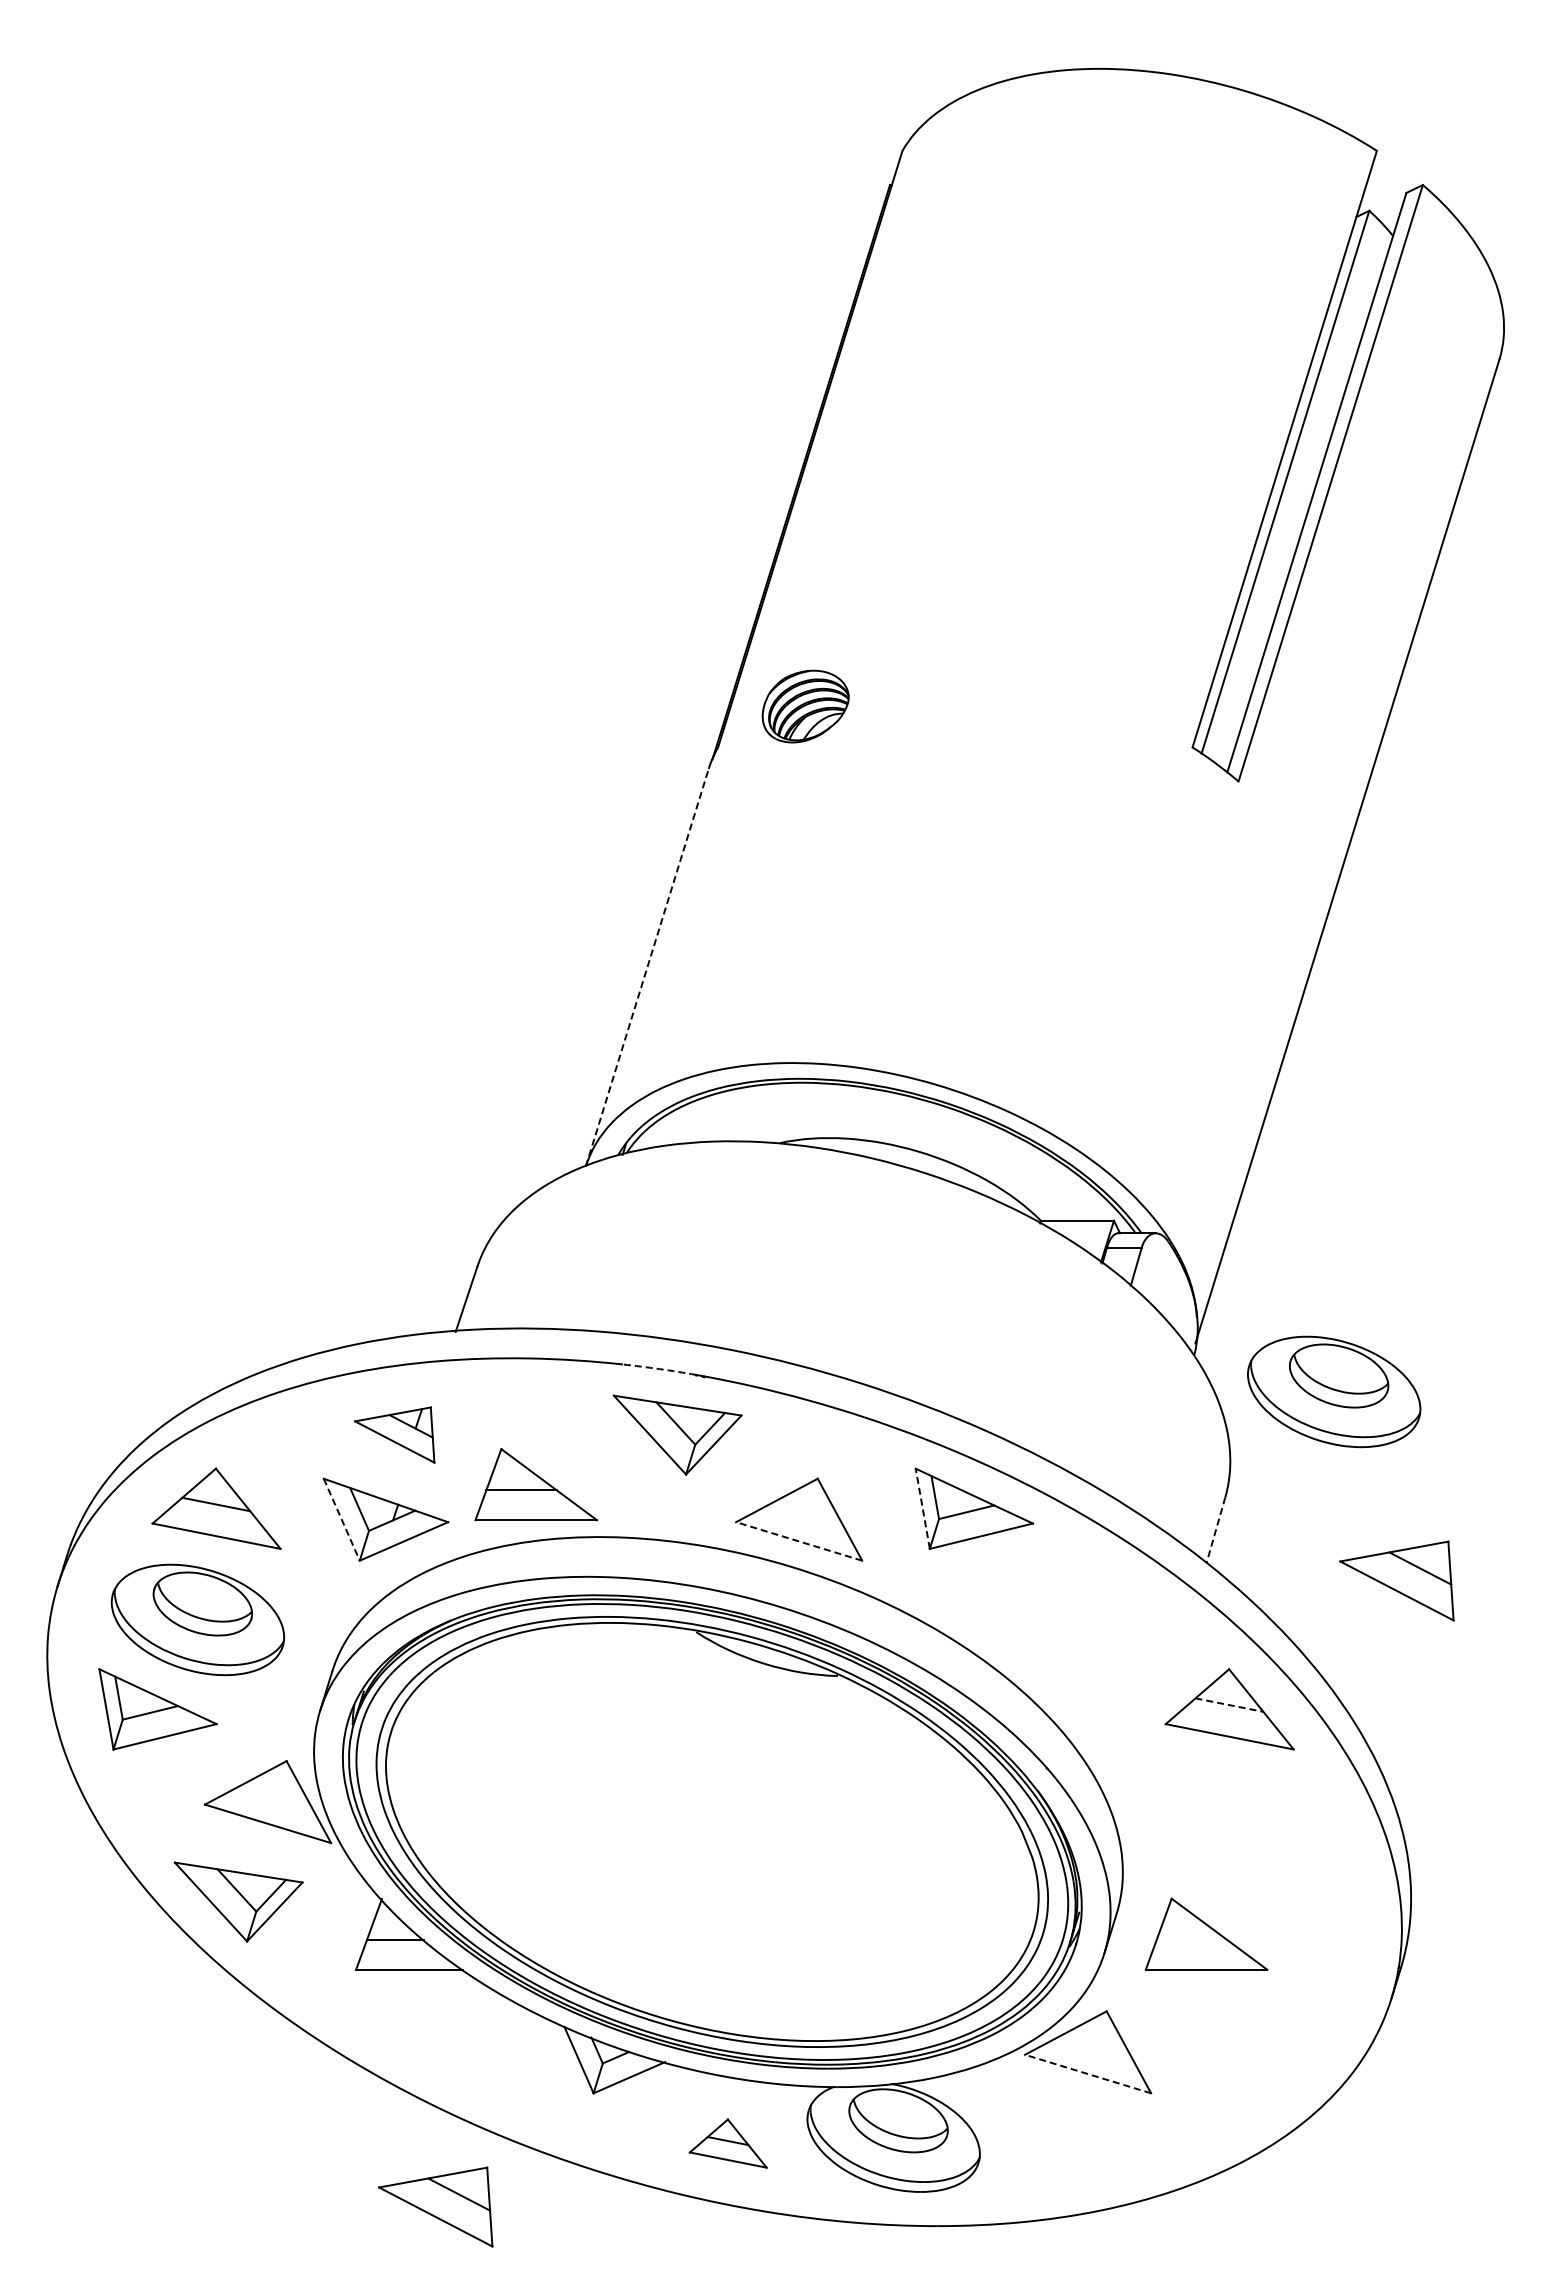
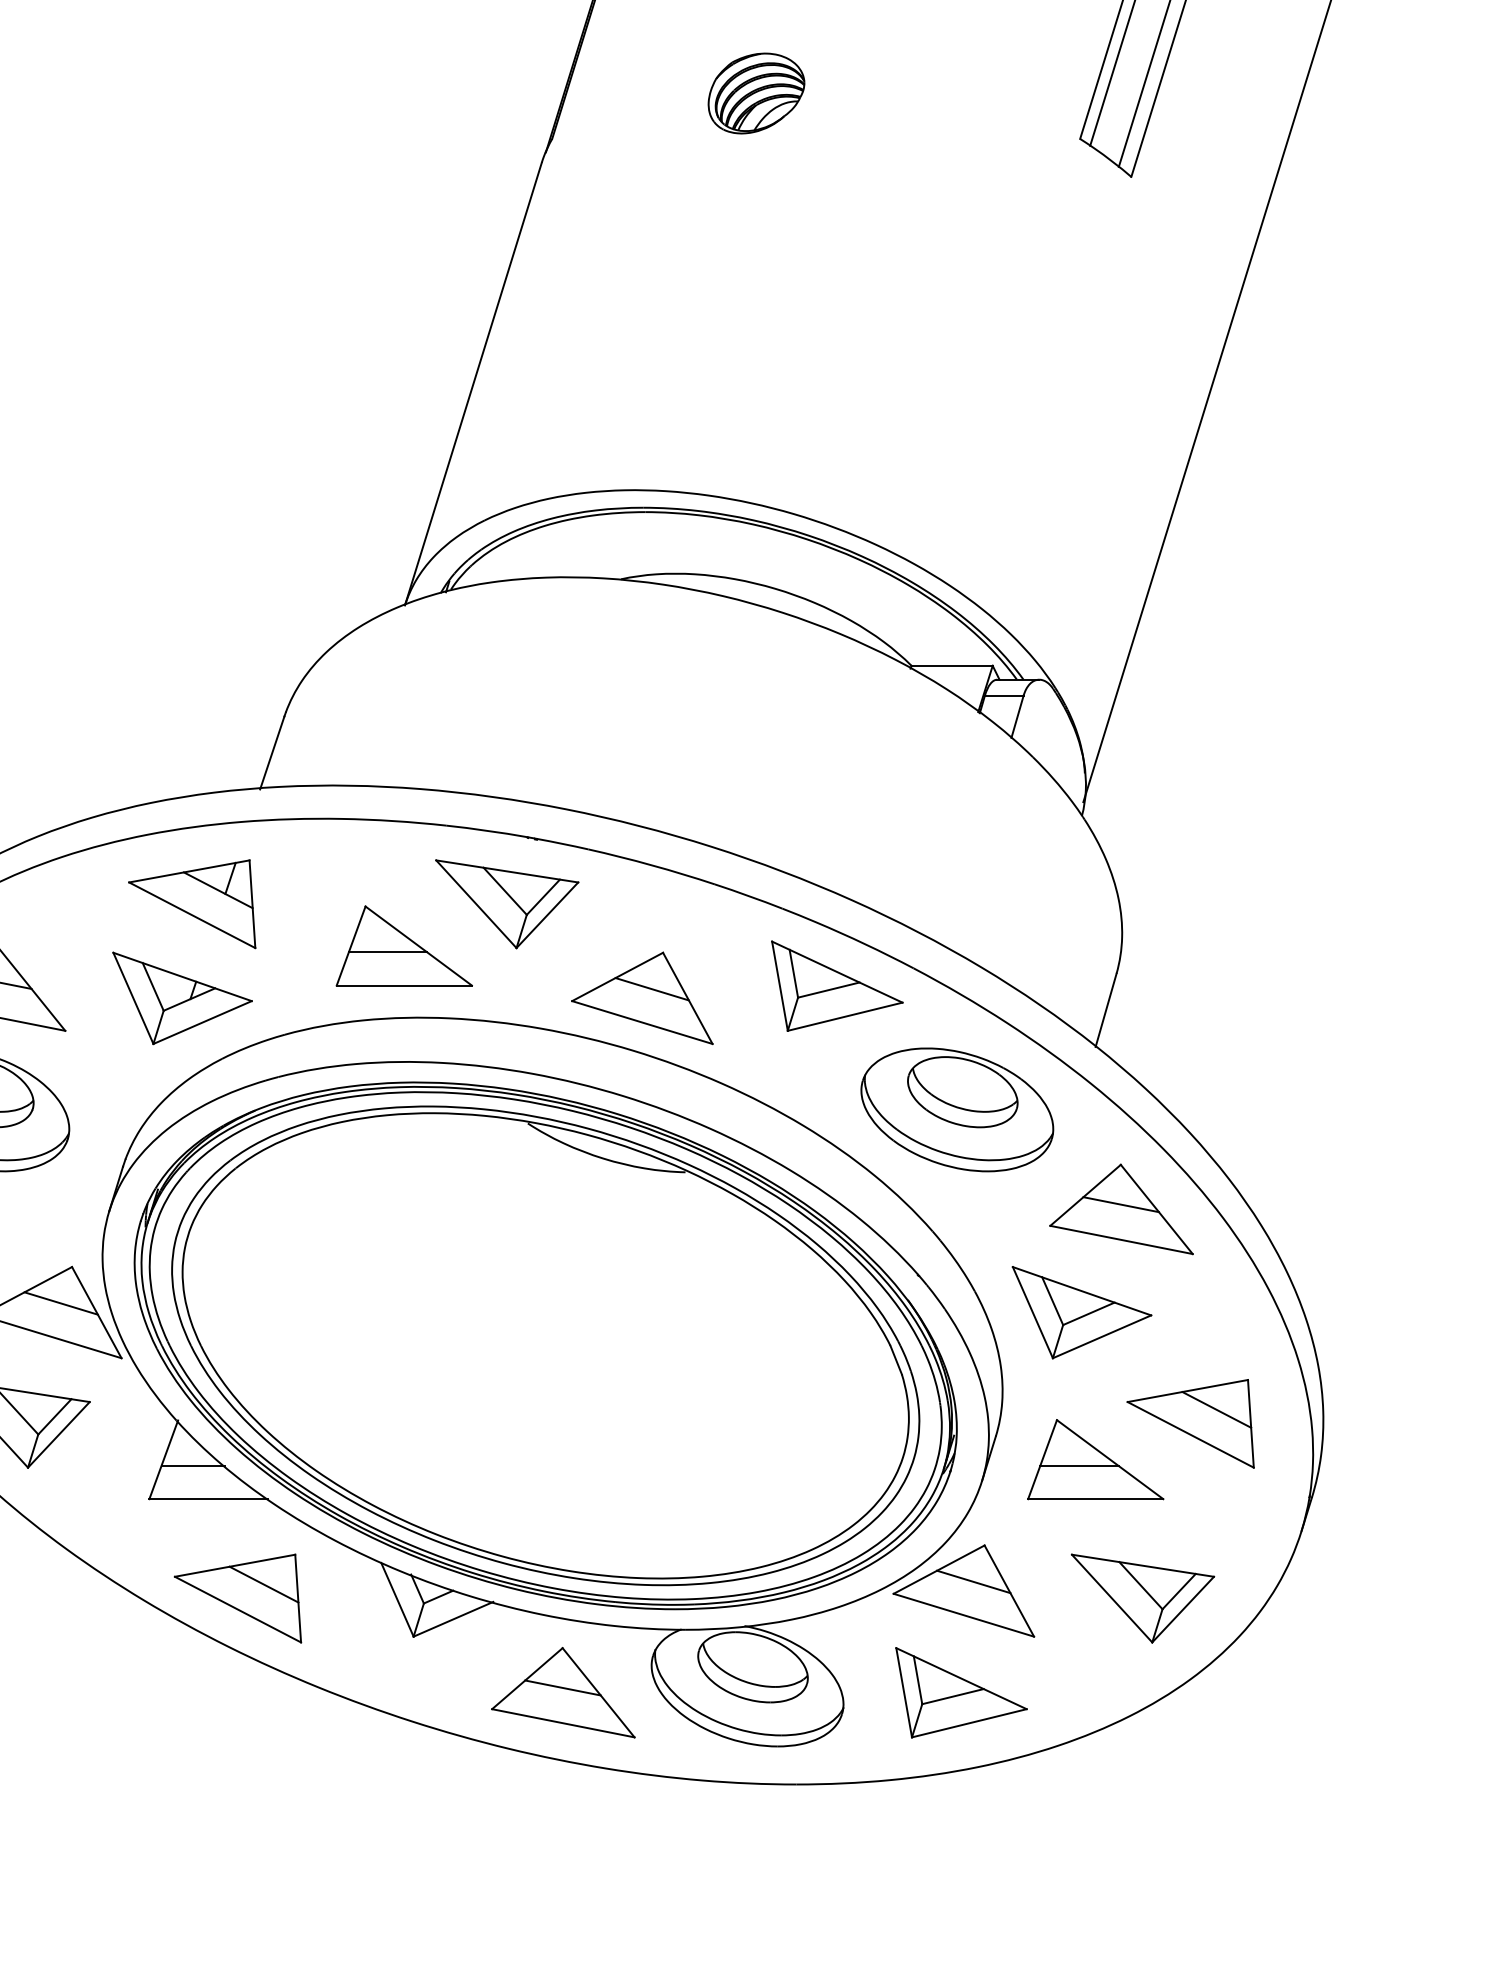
part: (805, 706) -> (756, 93), moved
line: (647, 967) -> (473, 383), dashed -> solid
arc: (659, 1369) -> (486, 831), dashed -> solid
part: (1334, 1391) -> (957, 1109), moved
part: (394, 1434) -> (192, 903), size x1.43
part: (535, 1484) -> (403, 945), moved
line: (922, 1508) -> (779, 985), dashed -> solid
line: (807, 1511) -> (651, 989), added
line: (341, 1519) -> (133, 998), dashed -> solid
line: (1215, 1530) -> (1105, 1010), dashed -> solid
line: (799, 1541) -> (642, 1022), dashed -> solid
part: (1396, 1580) -> (1190, 1423), moved
line: (1229, 1705) -> (1121, 1205), dashed -> solid
line: (276, 1793) -> (60, 1303), added
part: (1194, 1802) -> (1082, 1313), added
line: (1191, 1939) -> (1078, 1465), added
line: (1096, 2044) -> (973, 1582), added
part: (1248, 2058) -> (1142, 1597), added
line: (1088, 2074) -> (964, 1615), dashed -> solid
part: (728, 2143) -> (563, 1692), size x1.67
part: (1085, 2143) -> (961, 1692), added
part: (435, 2206) -> (237, 1597), moved

